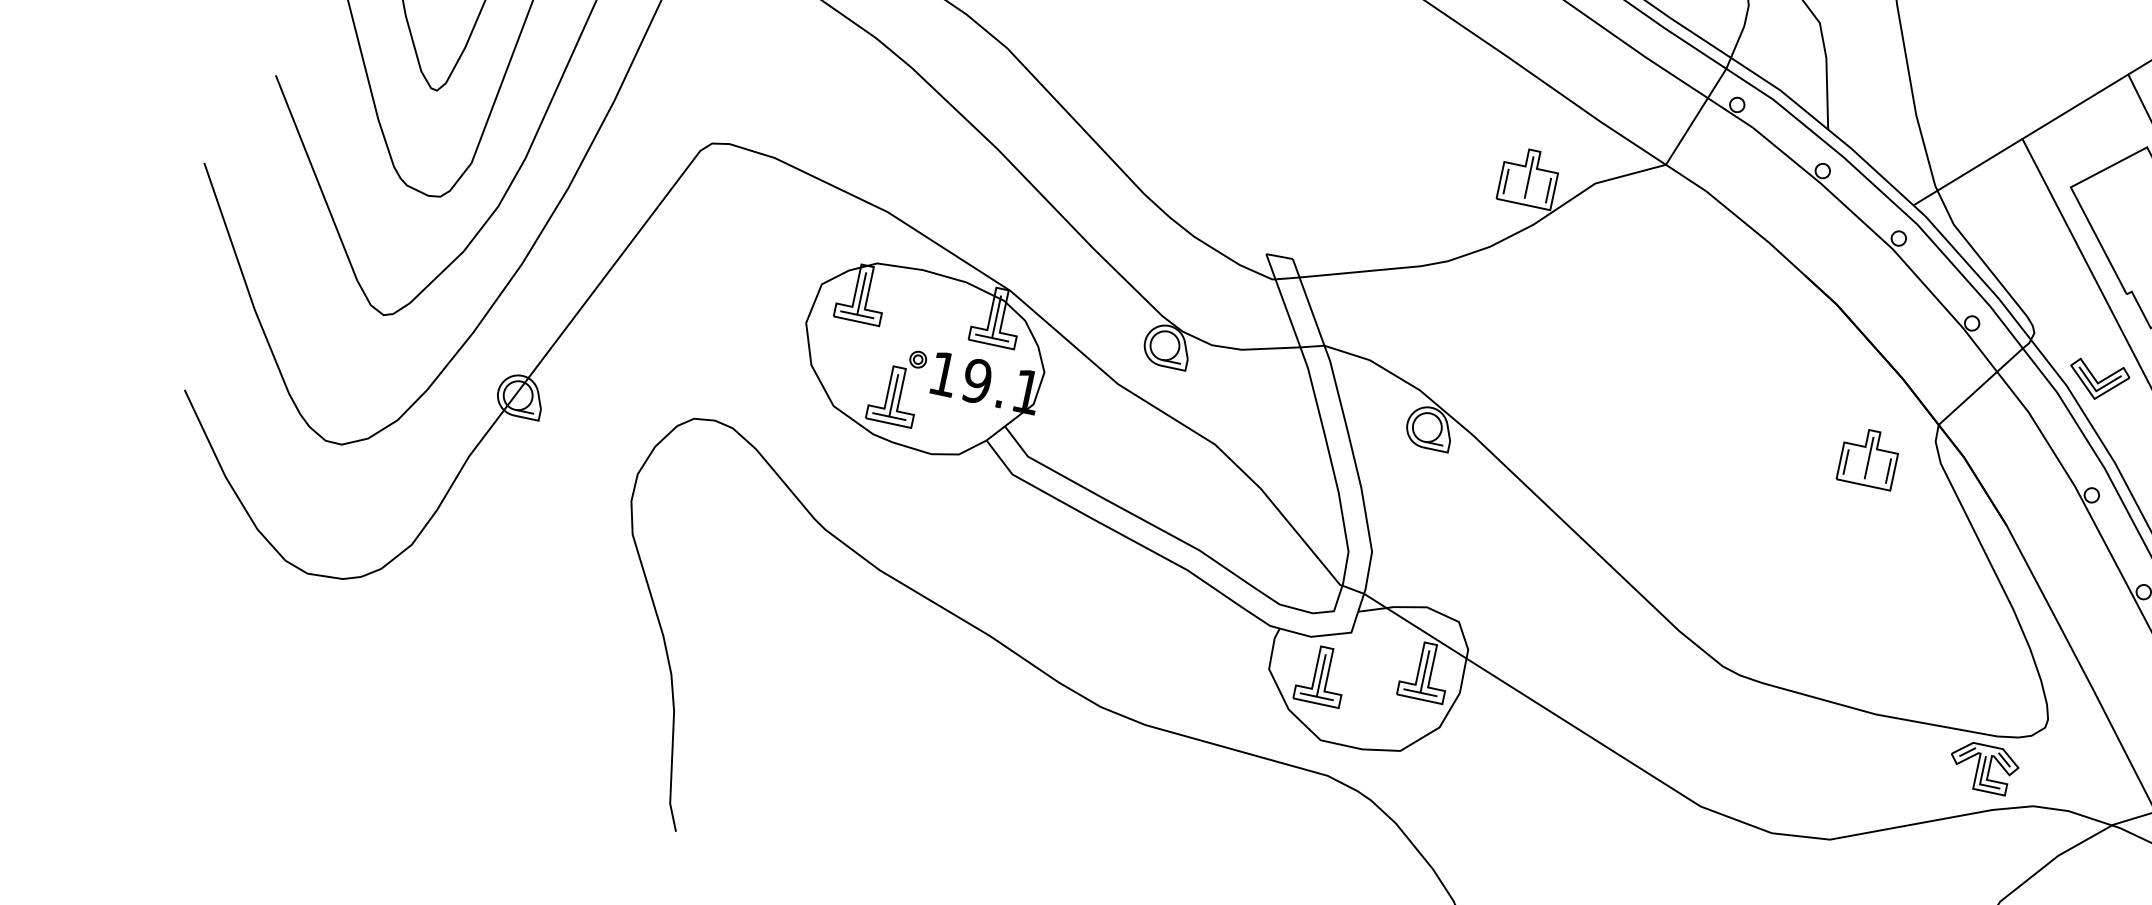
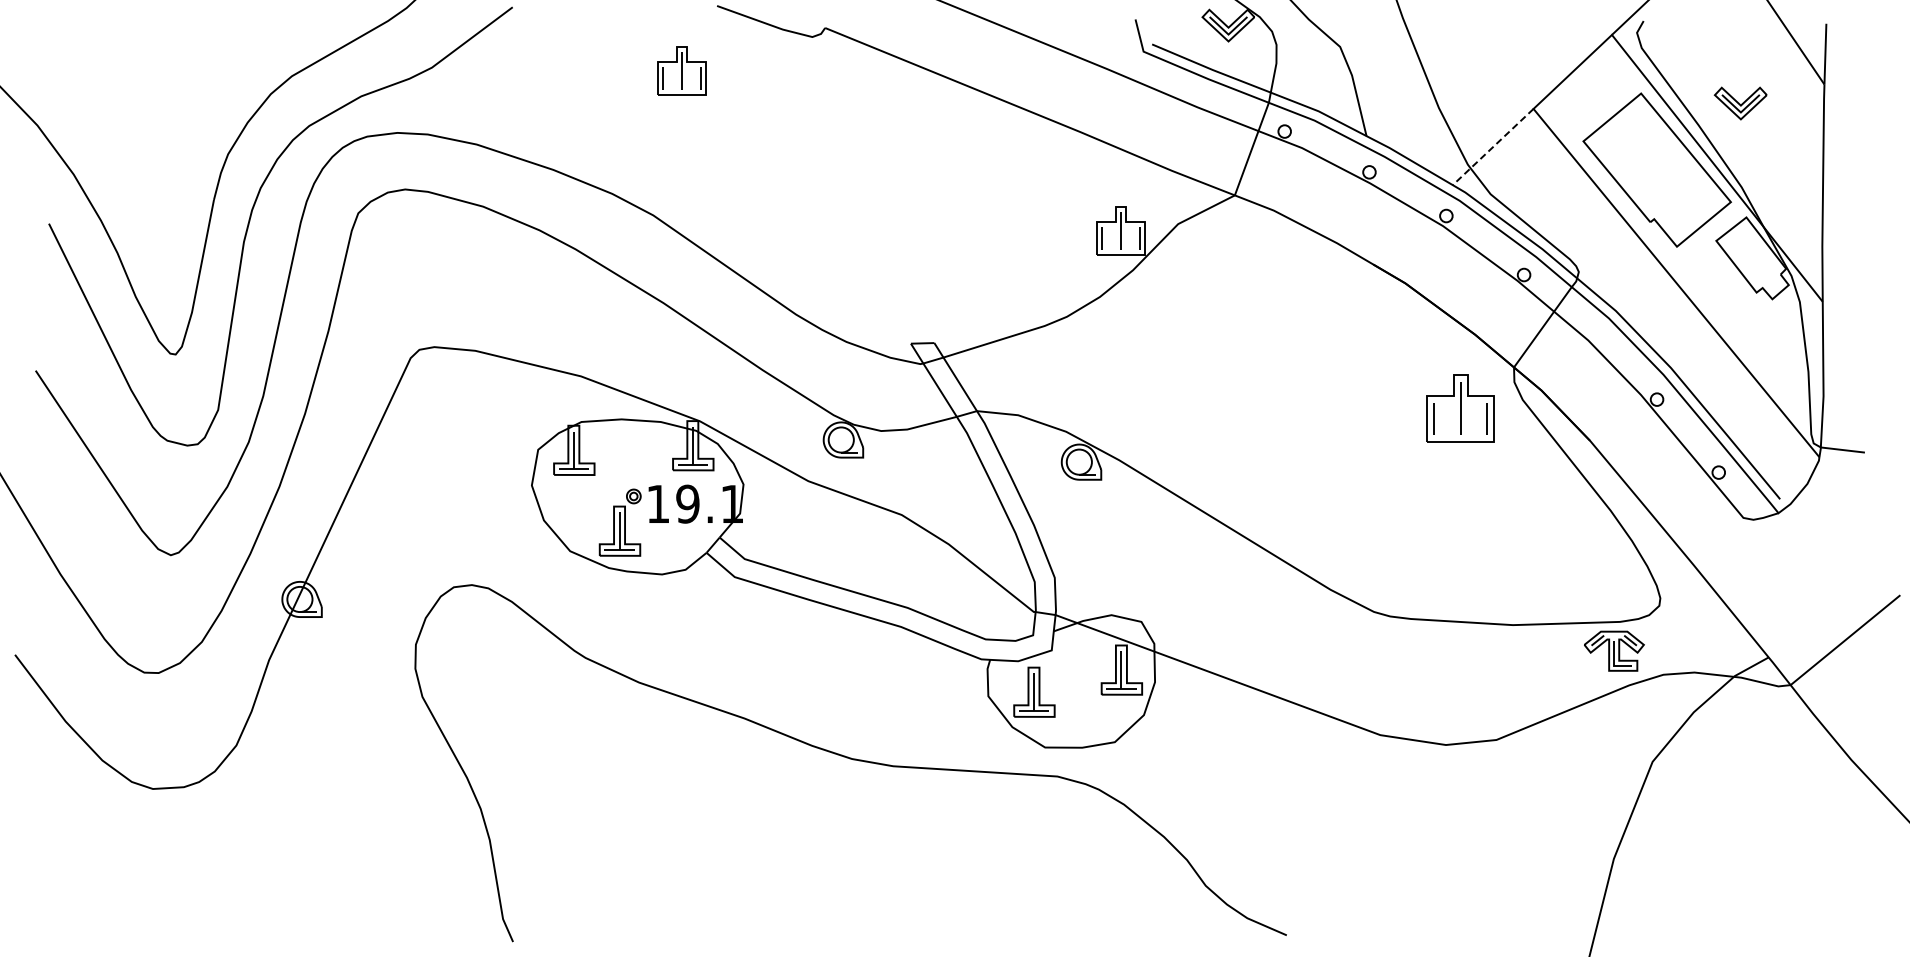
line: (1967, 172) -> (1492, 147), solid -> dashed
part: (2098, 380) -> (1641, 300), removed
part: (1868, 457) -> (1460, 407), size x1.4

